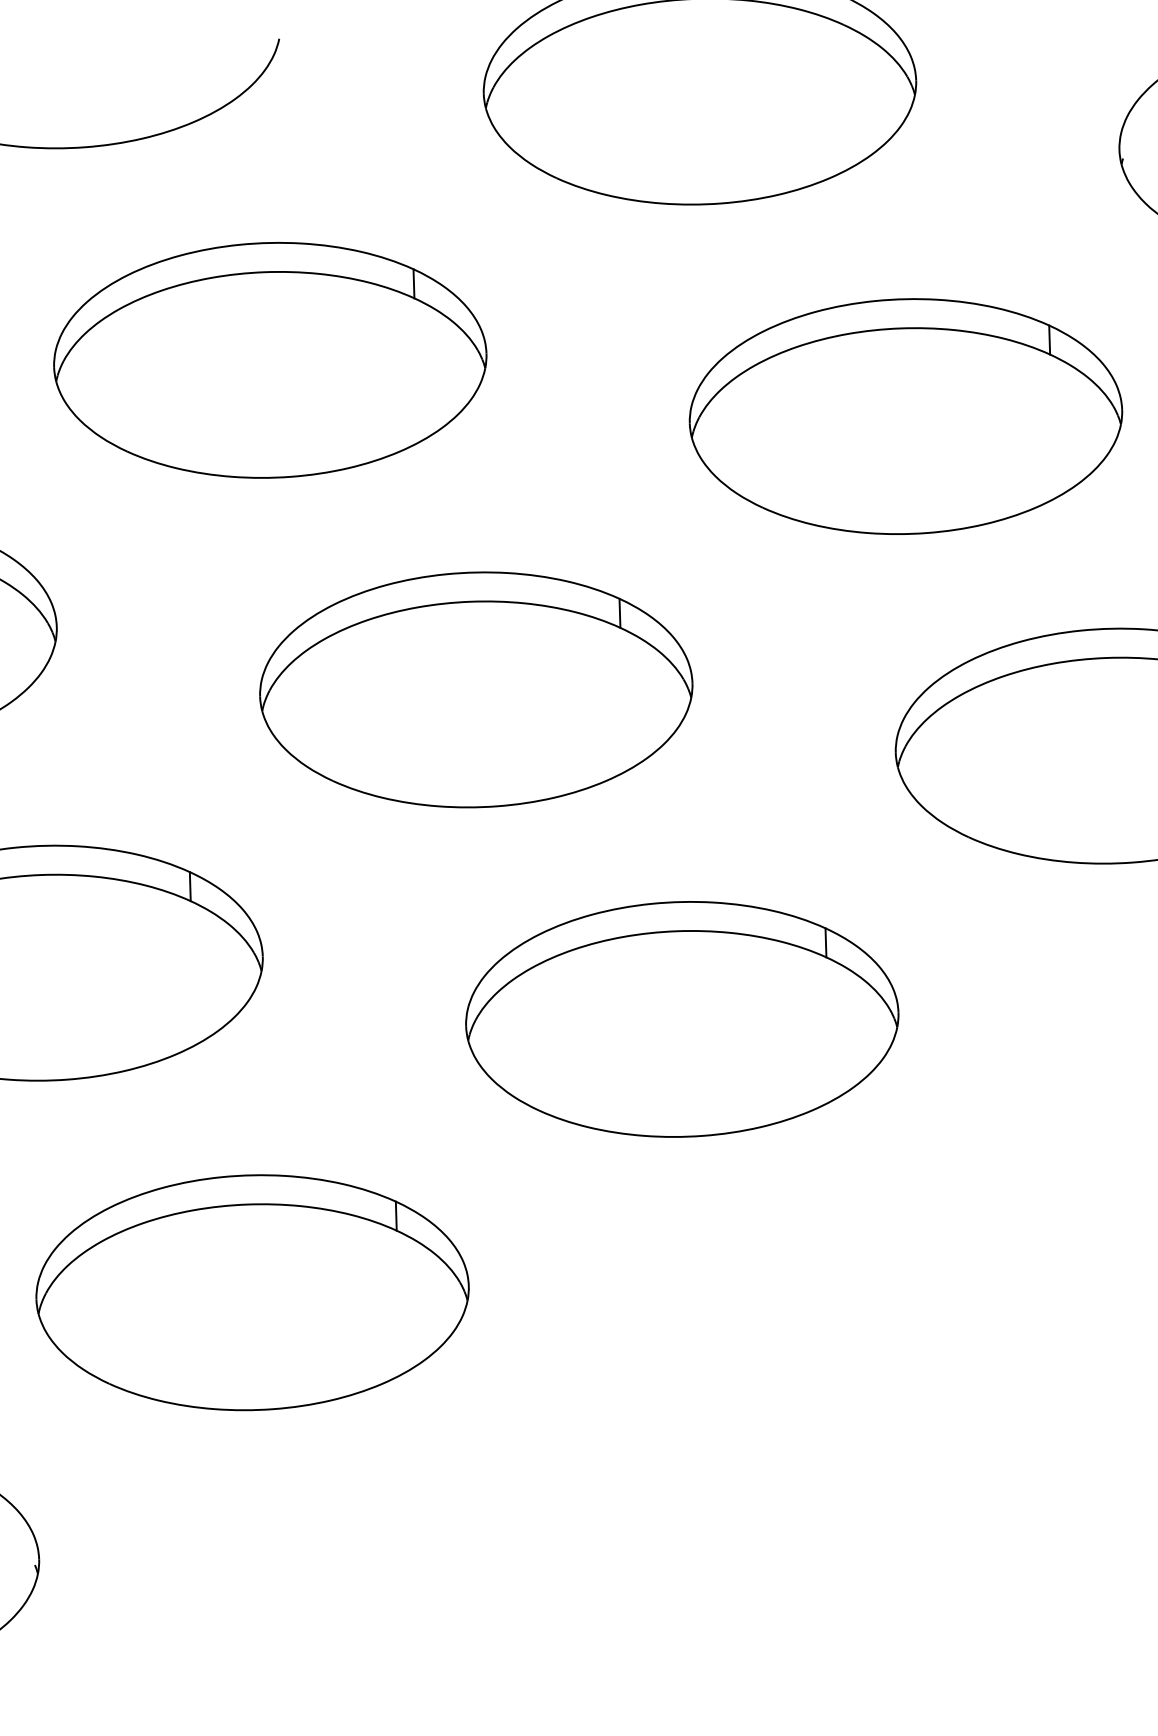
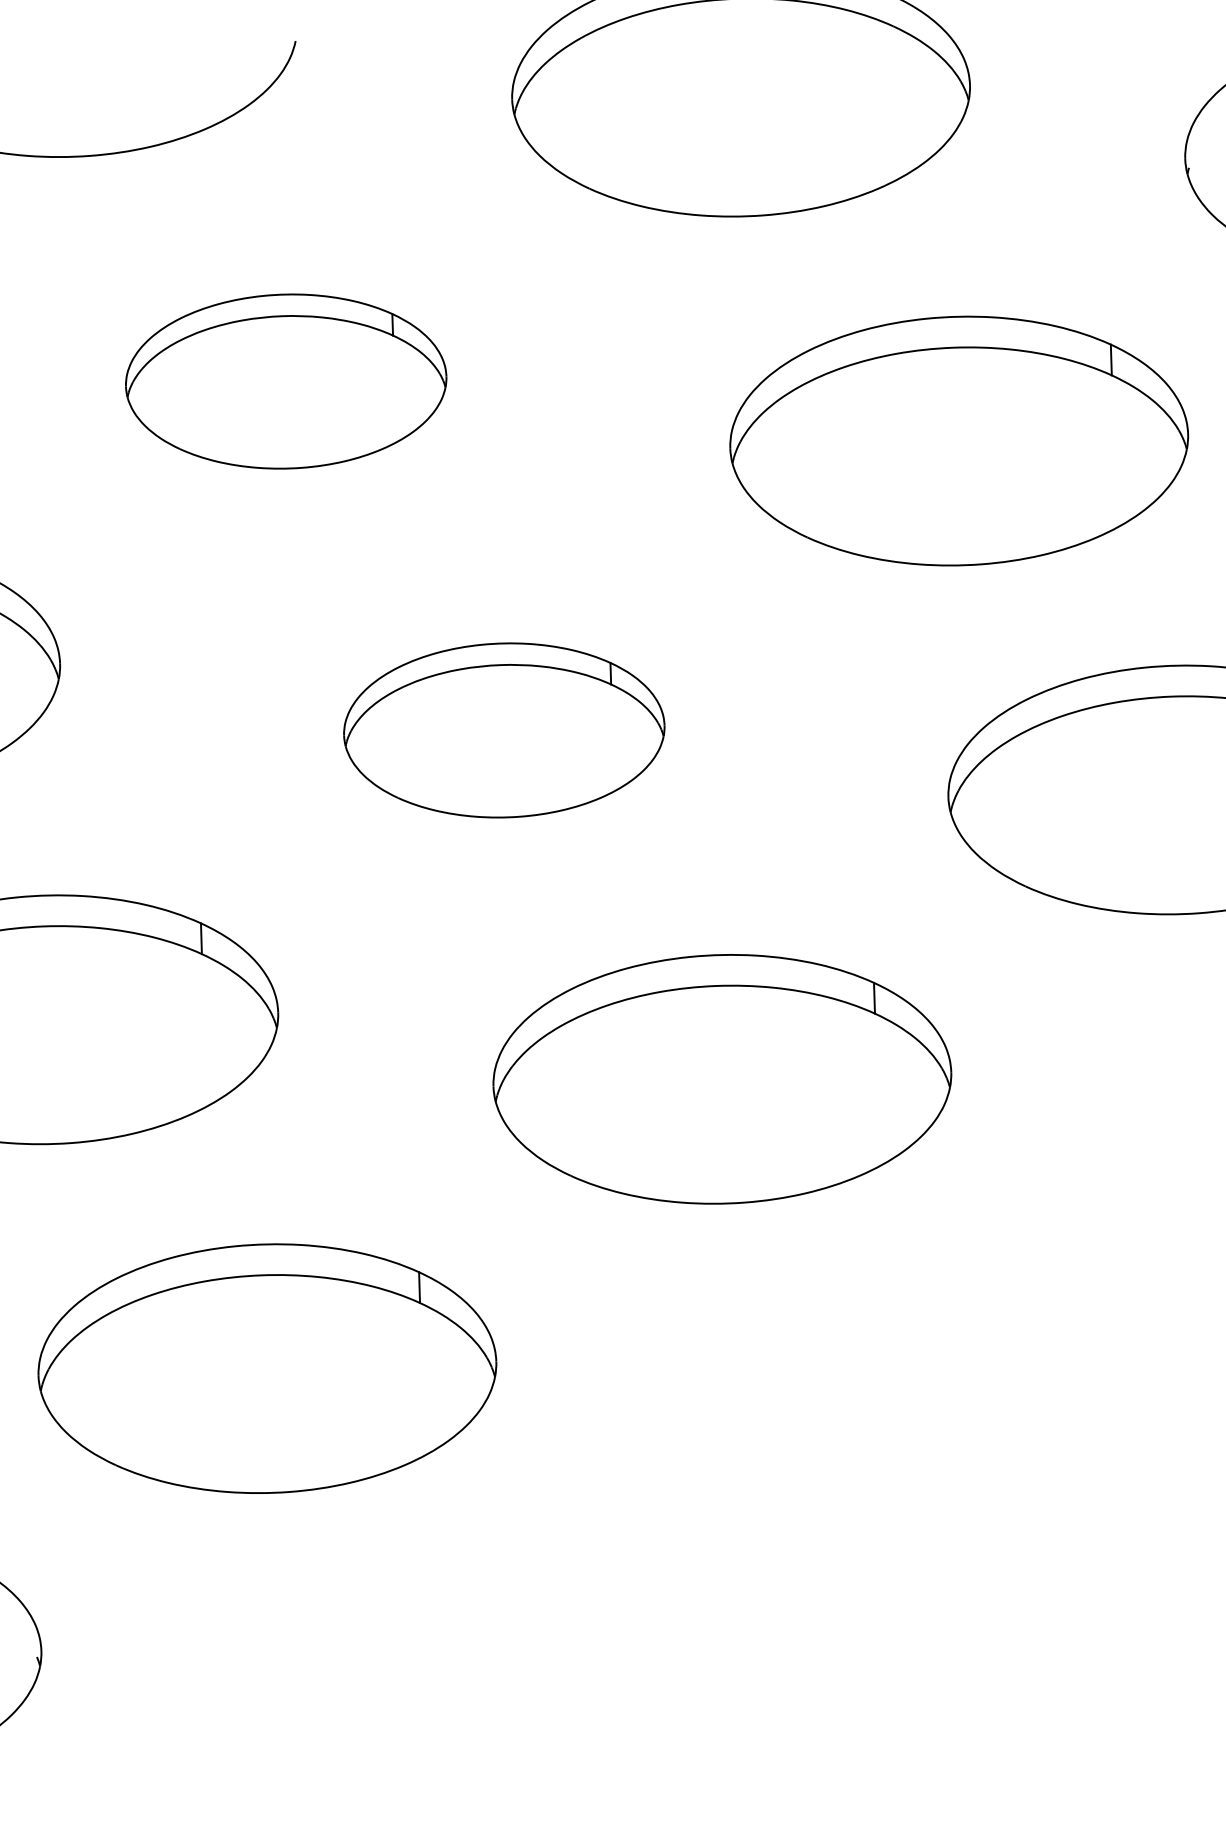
part: (270, 360) -> (286, 381), size x0.7
part: (476, 689) -> (504, 730), size x0.7

